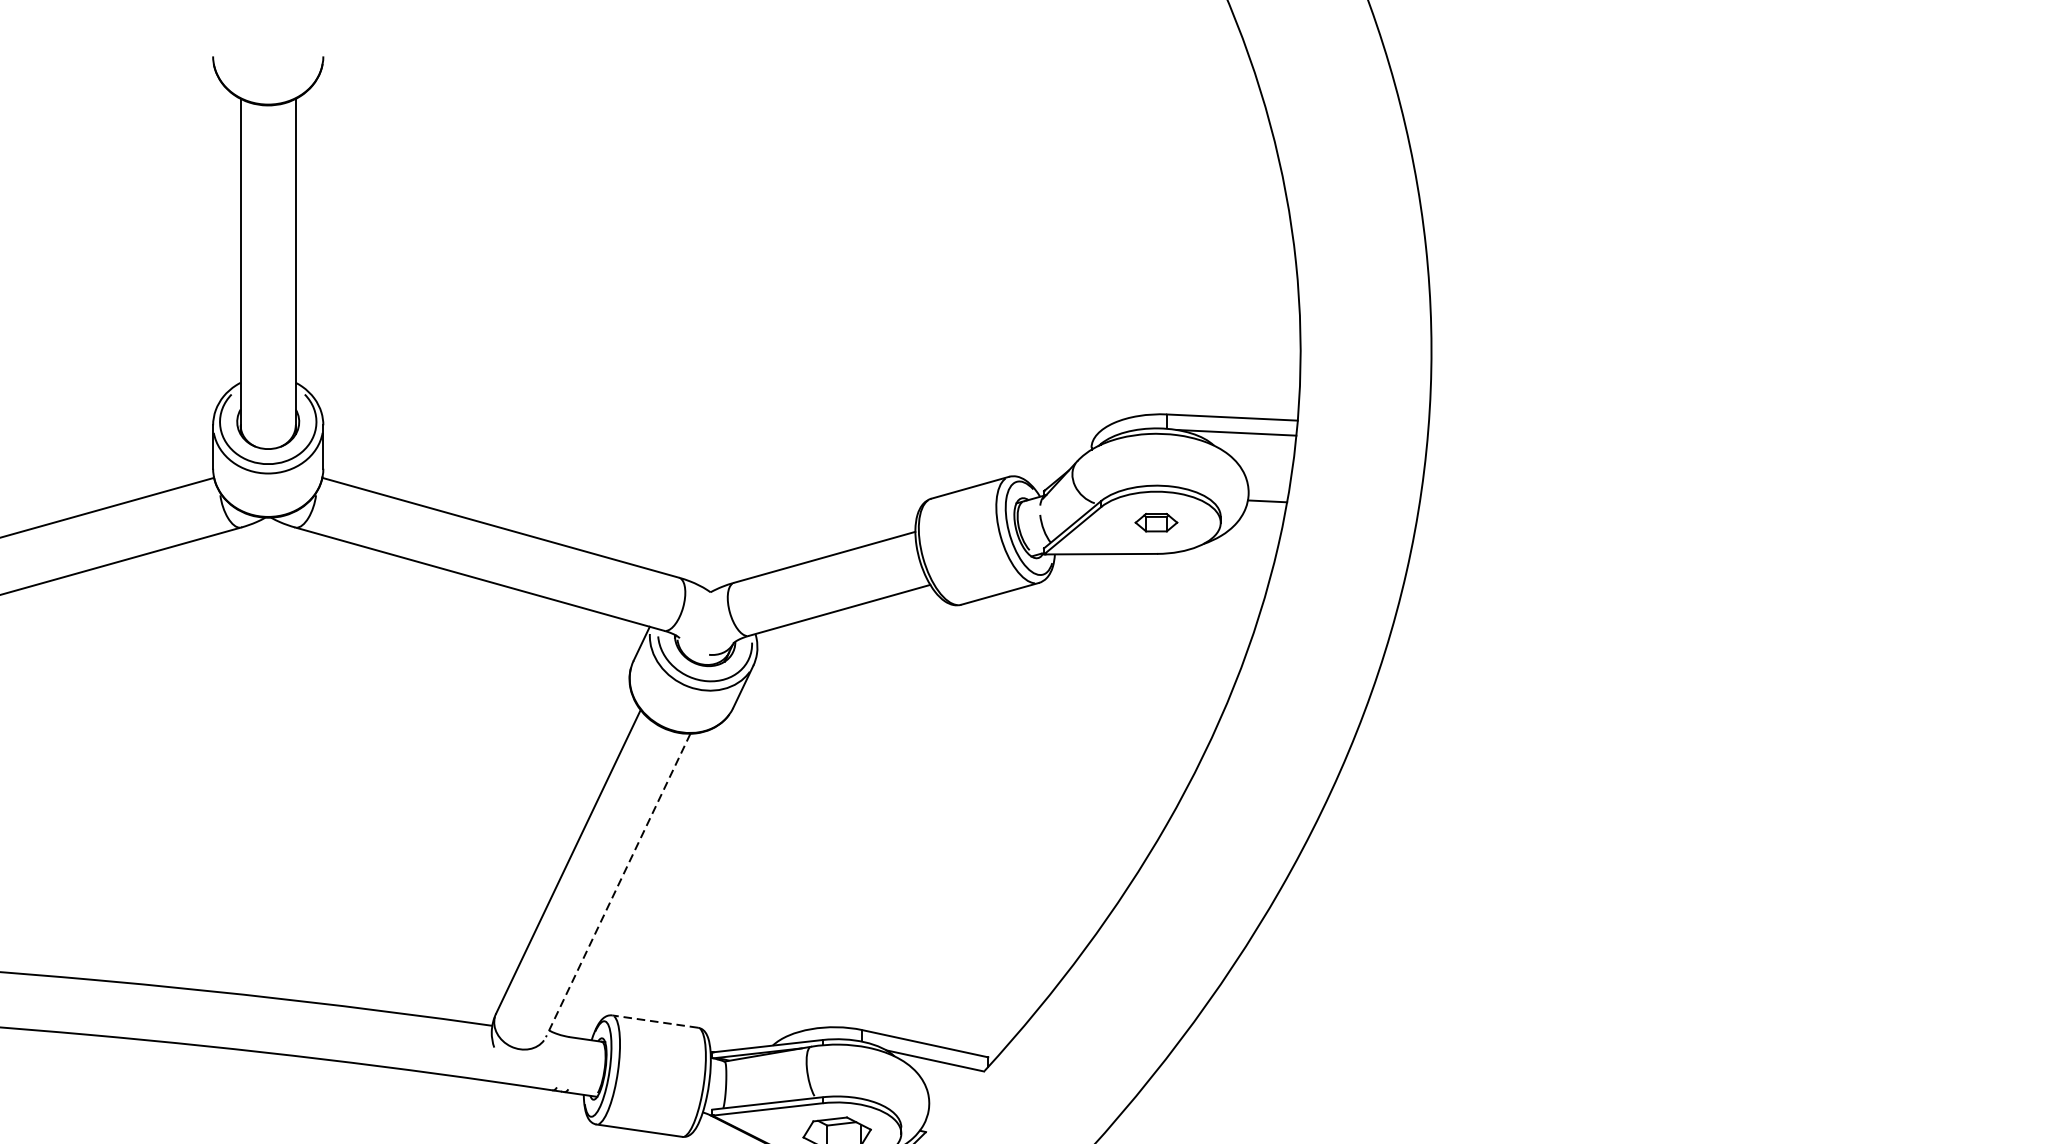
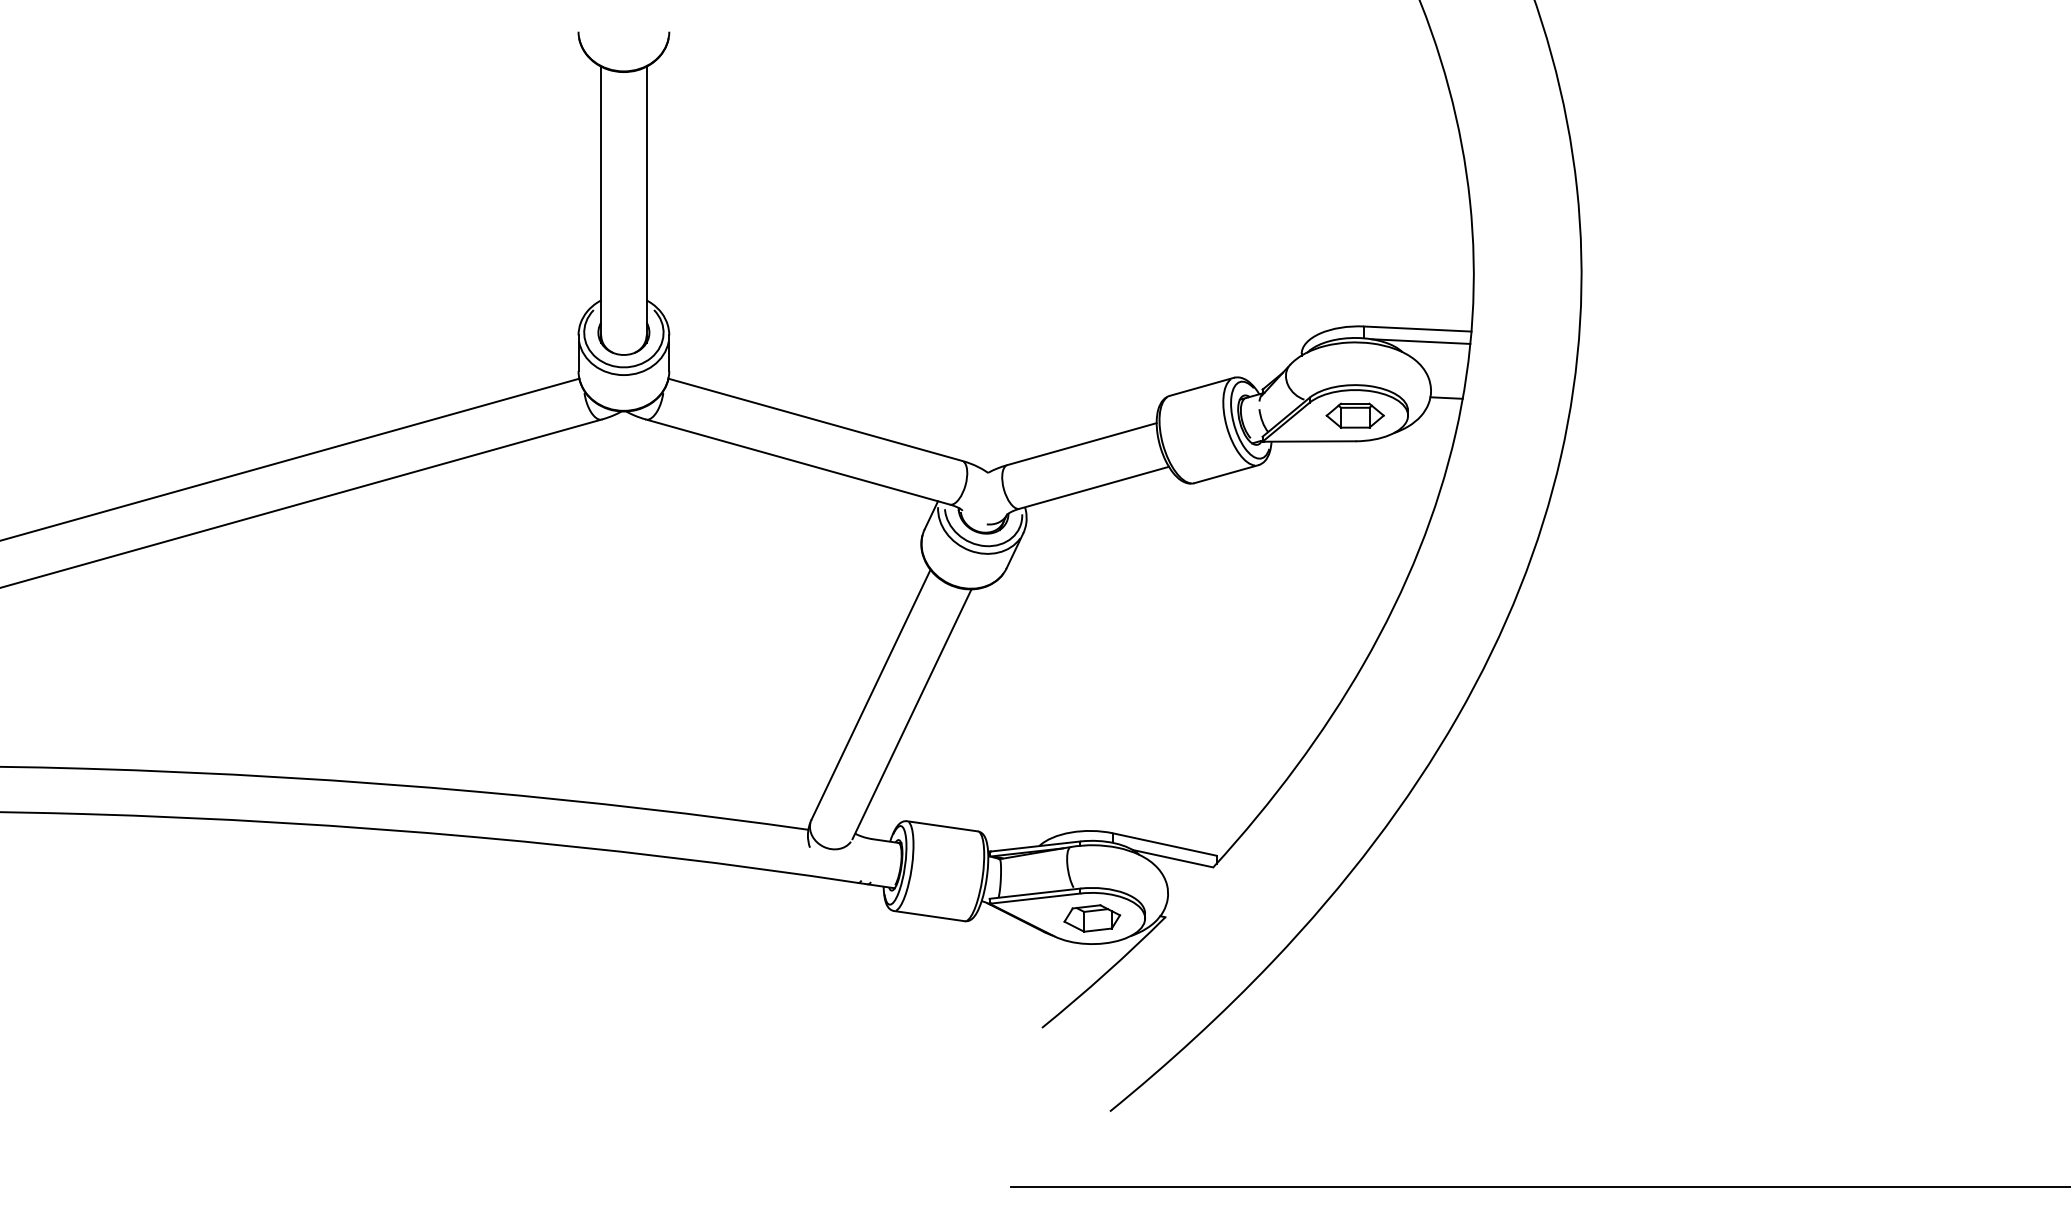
part: (1155, 522) -> (1354, 415), size x1.67
line: (617, 885) -> (911, 714), dashed -> solid
line: (655, 1021) -> (942, 826), dashed -> solid

